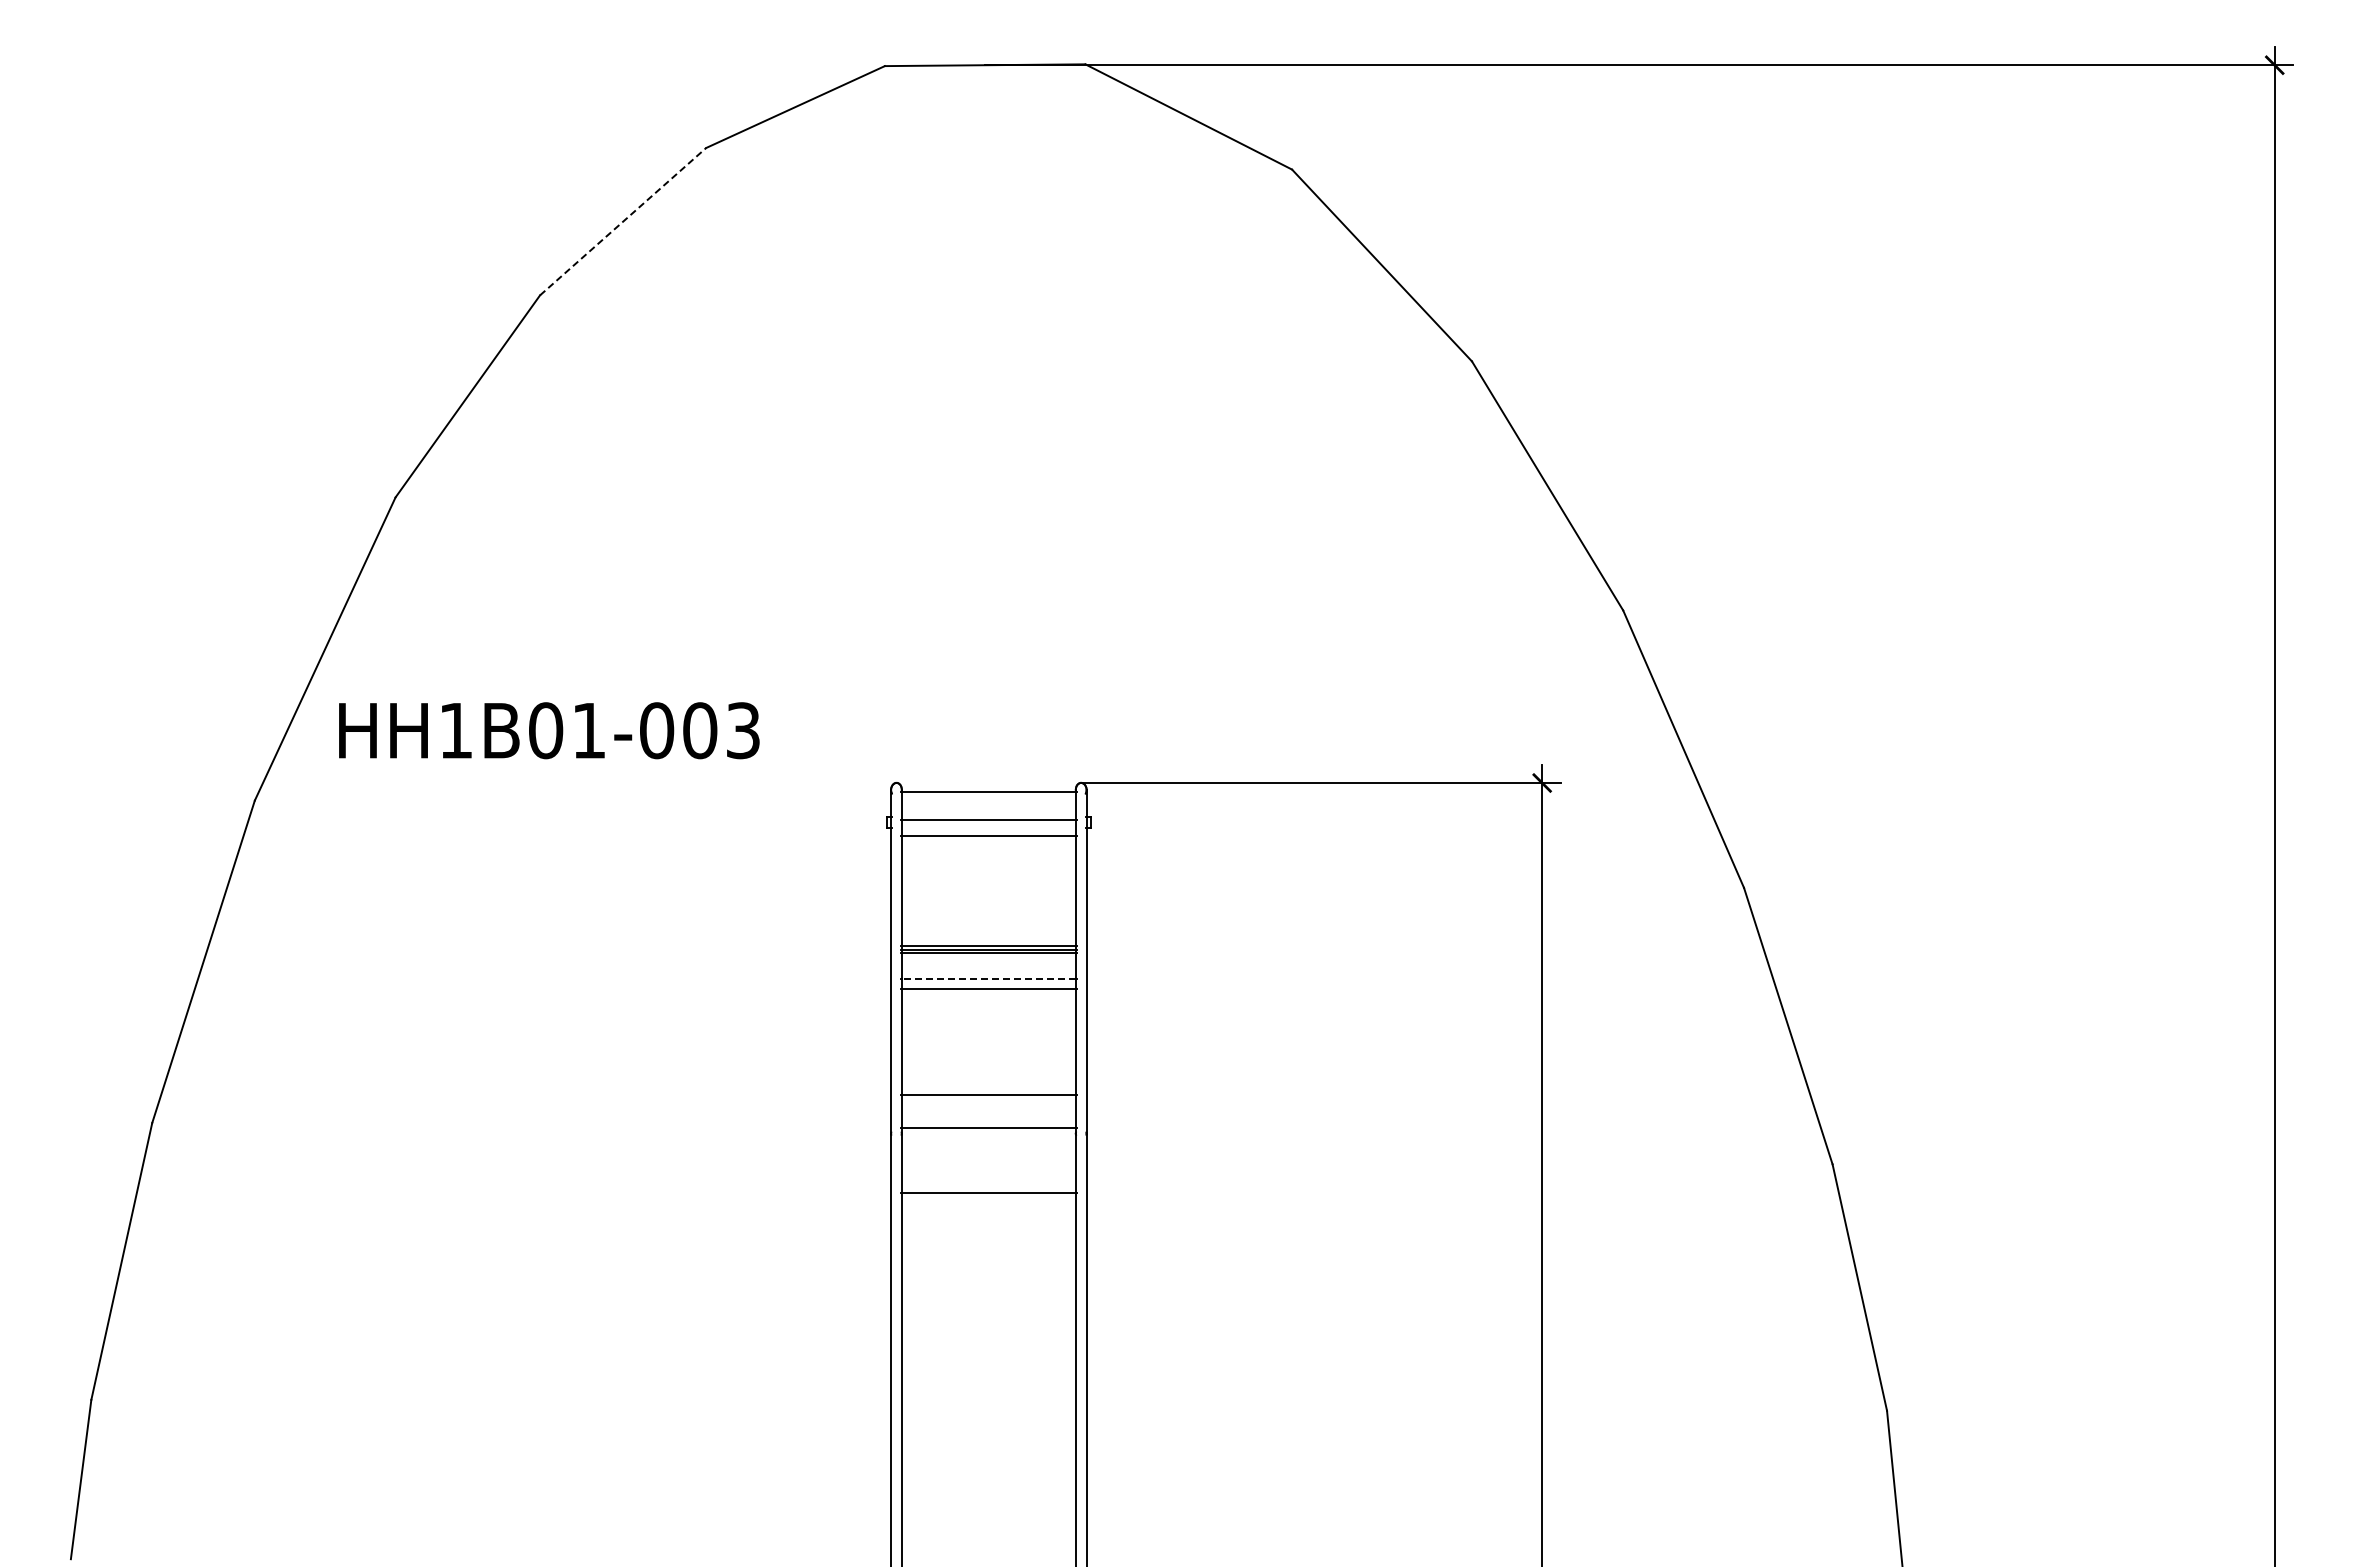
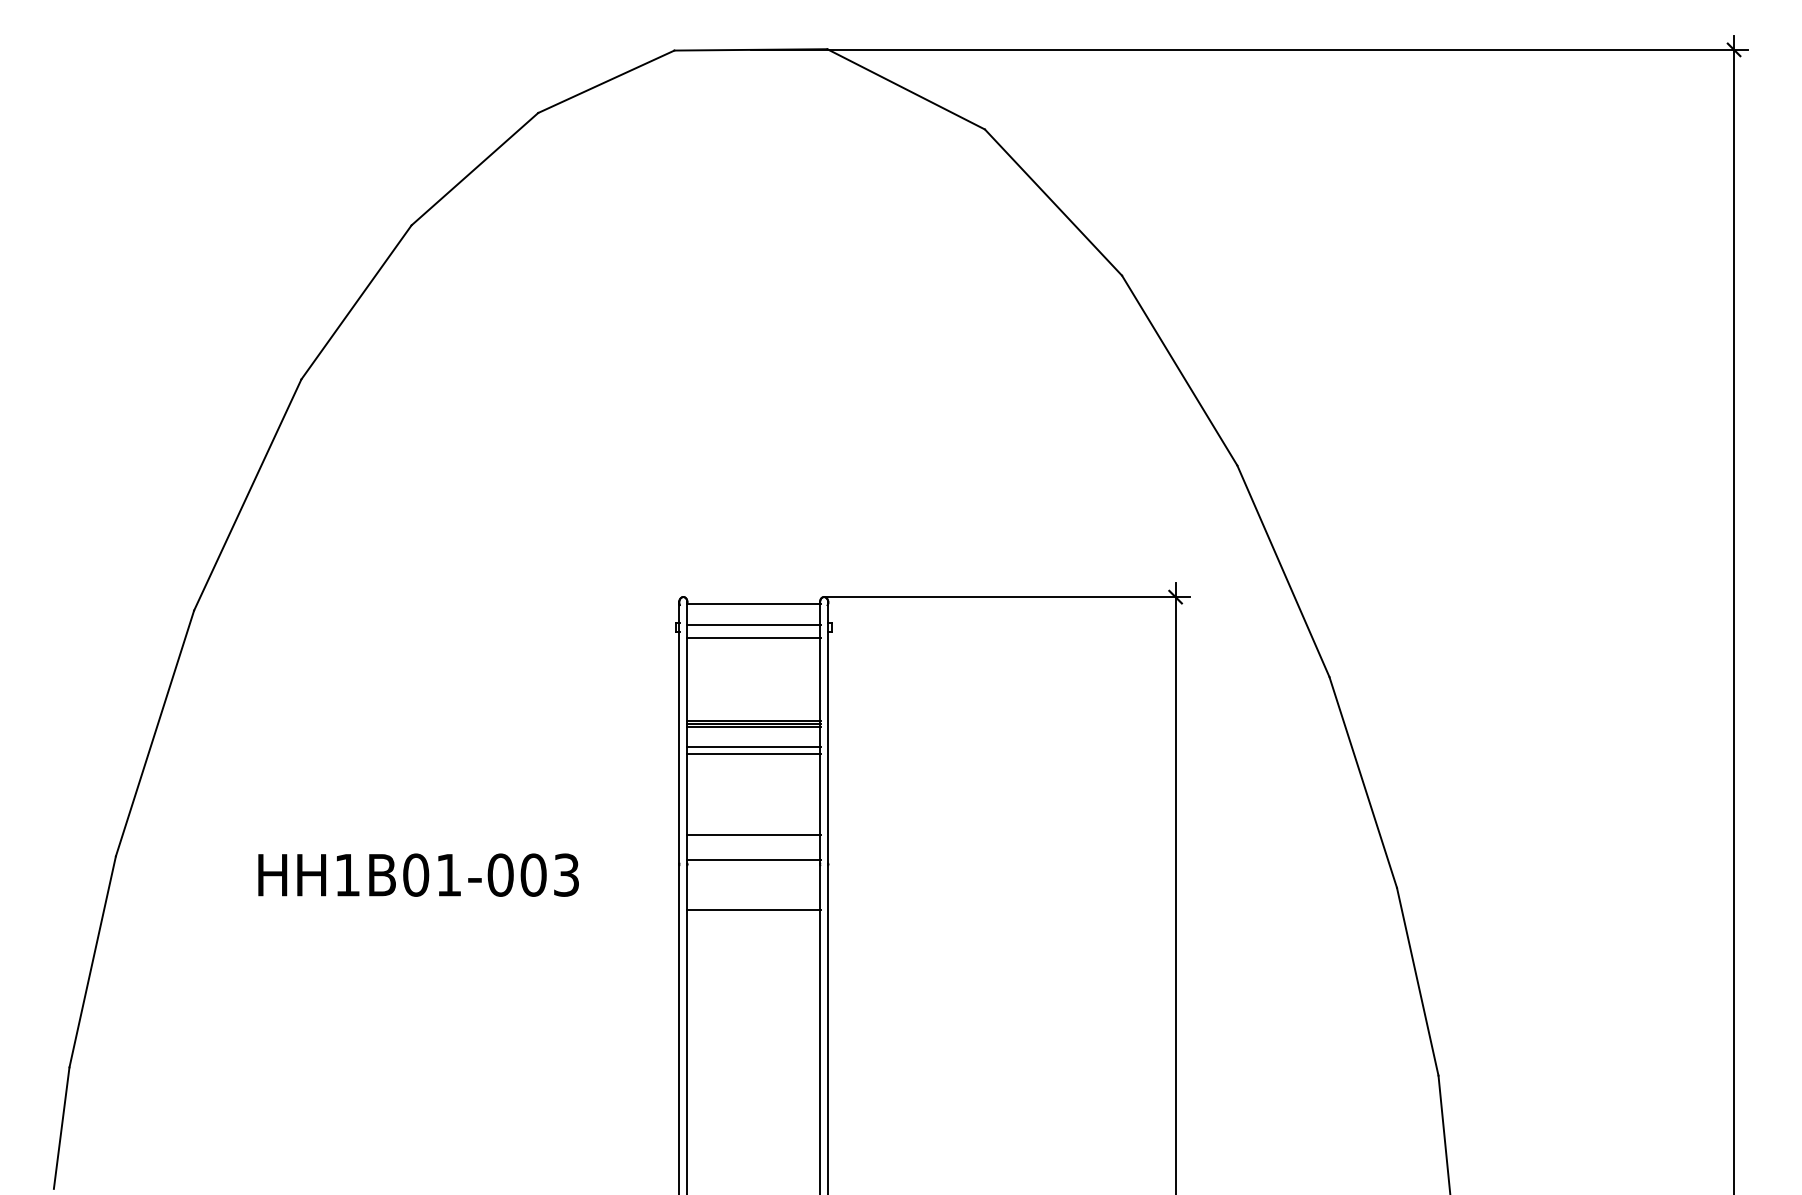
line: (623, 221) -> (475, 169), dashed -> solid
text: (549, 730) -> (418, 875), moved
line: (988, 979) -> (753, 746), dashed -> solid

